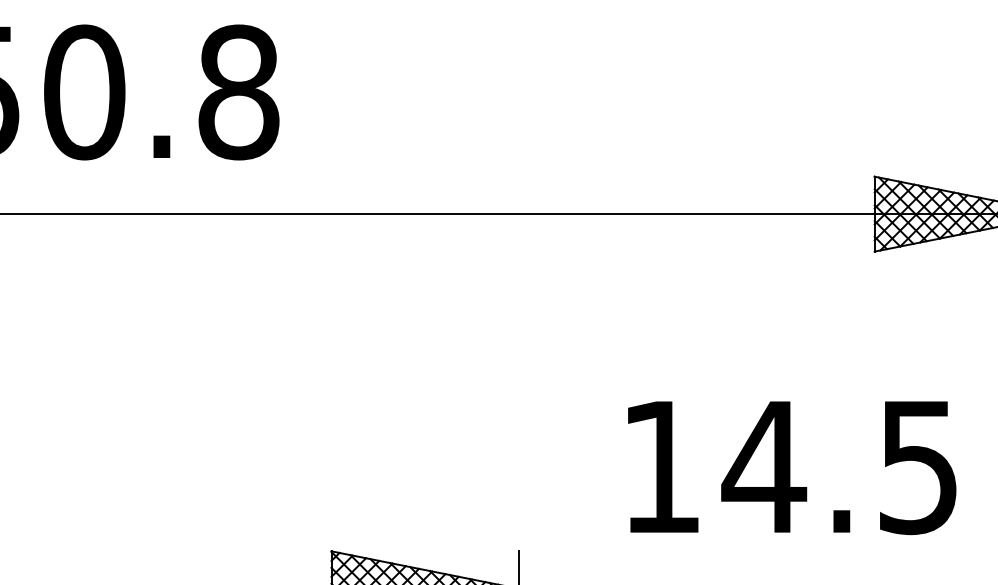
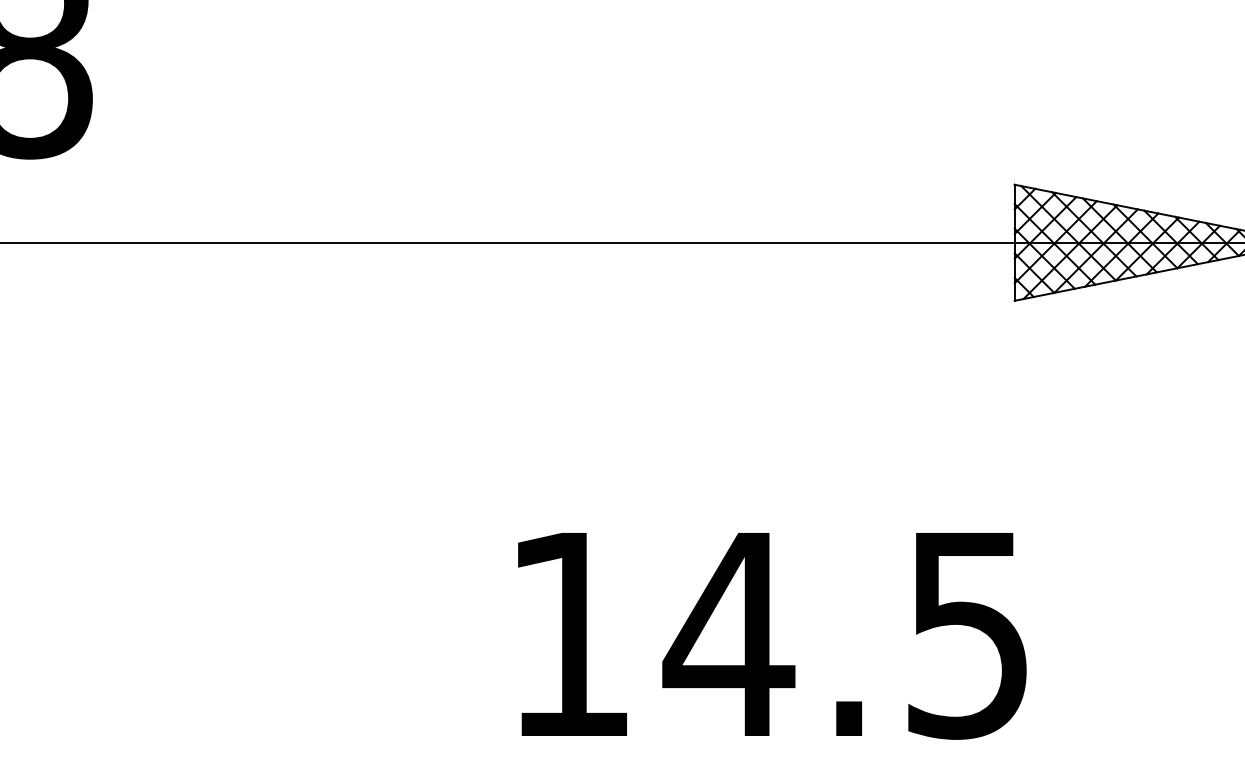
text: (792, 468) -> (772, 636), moved

